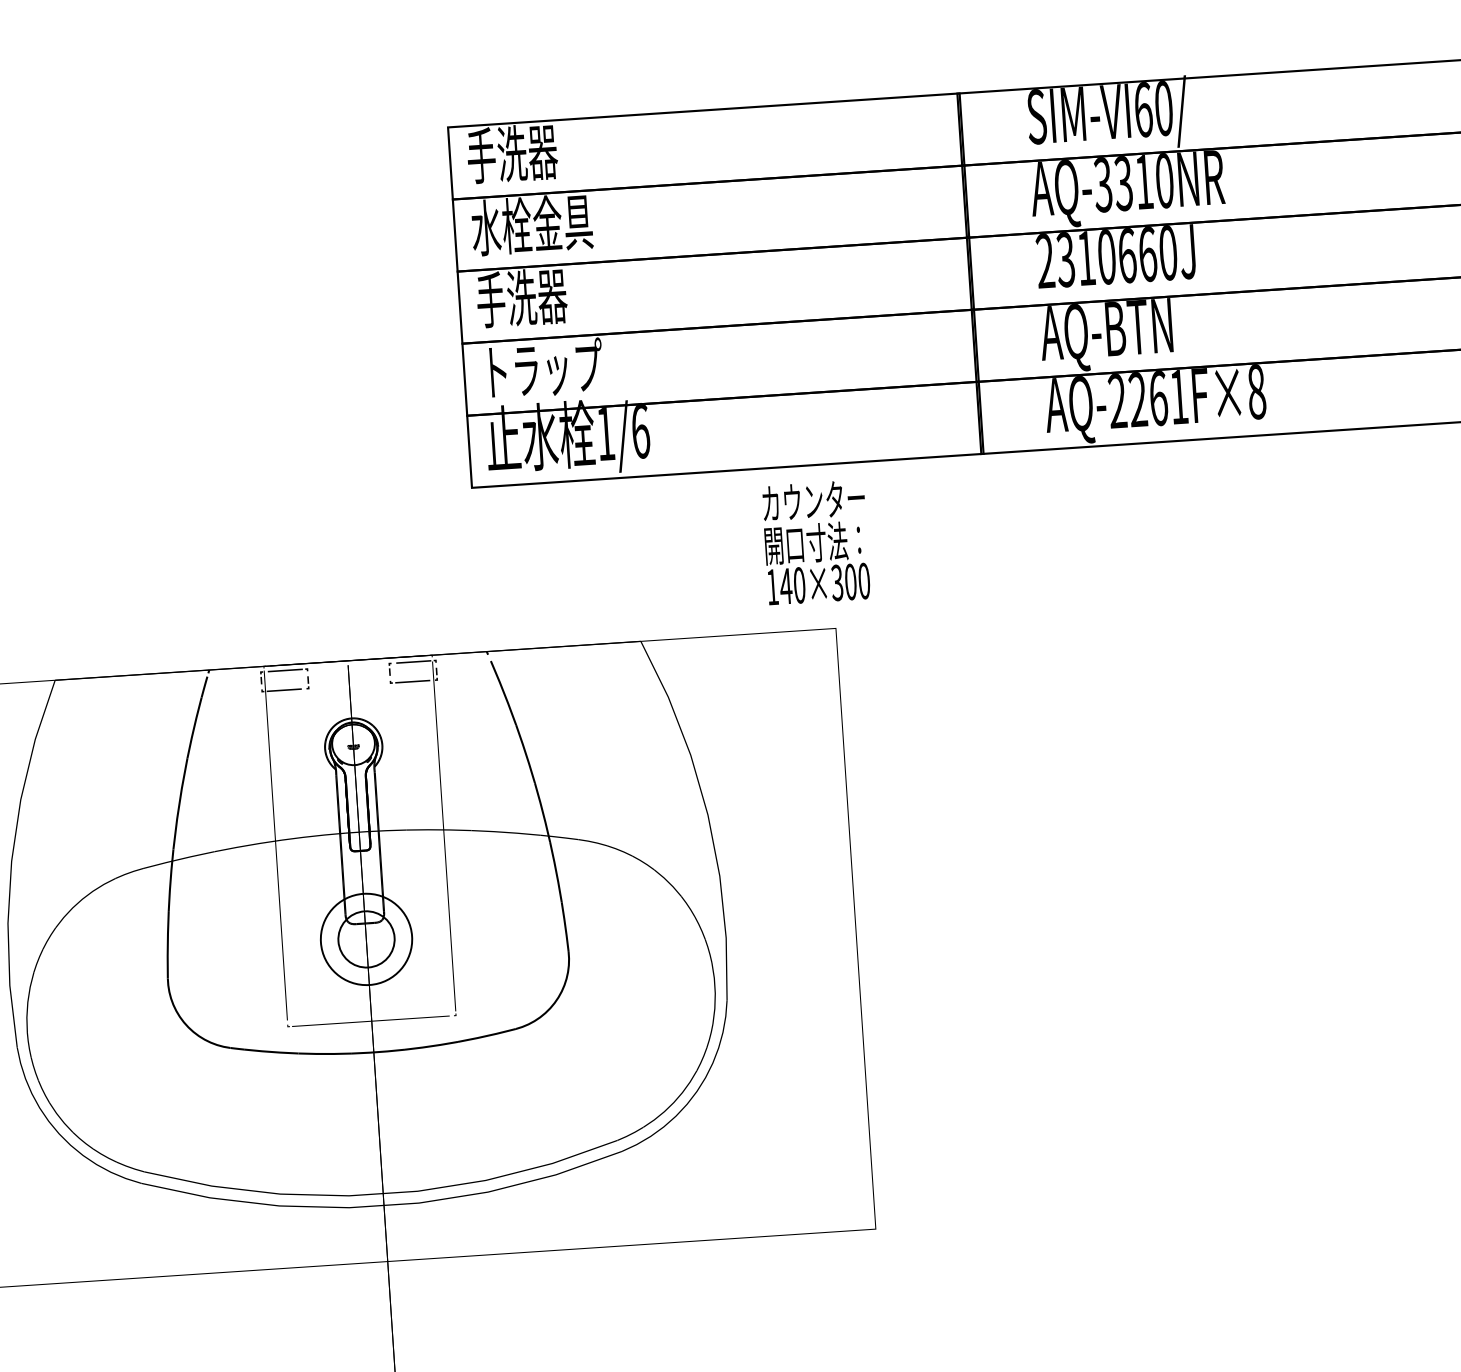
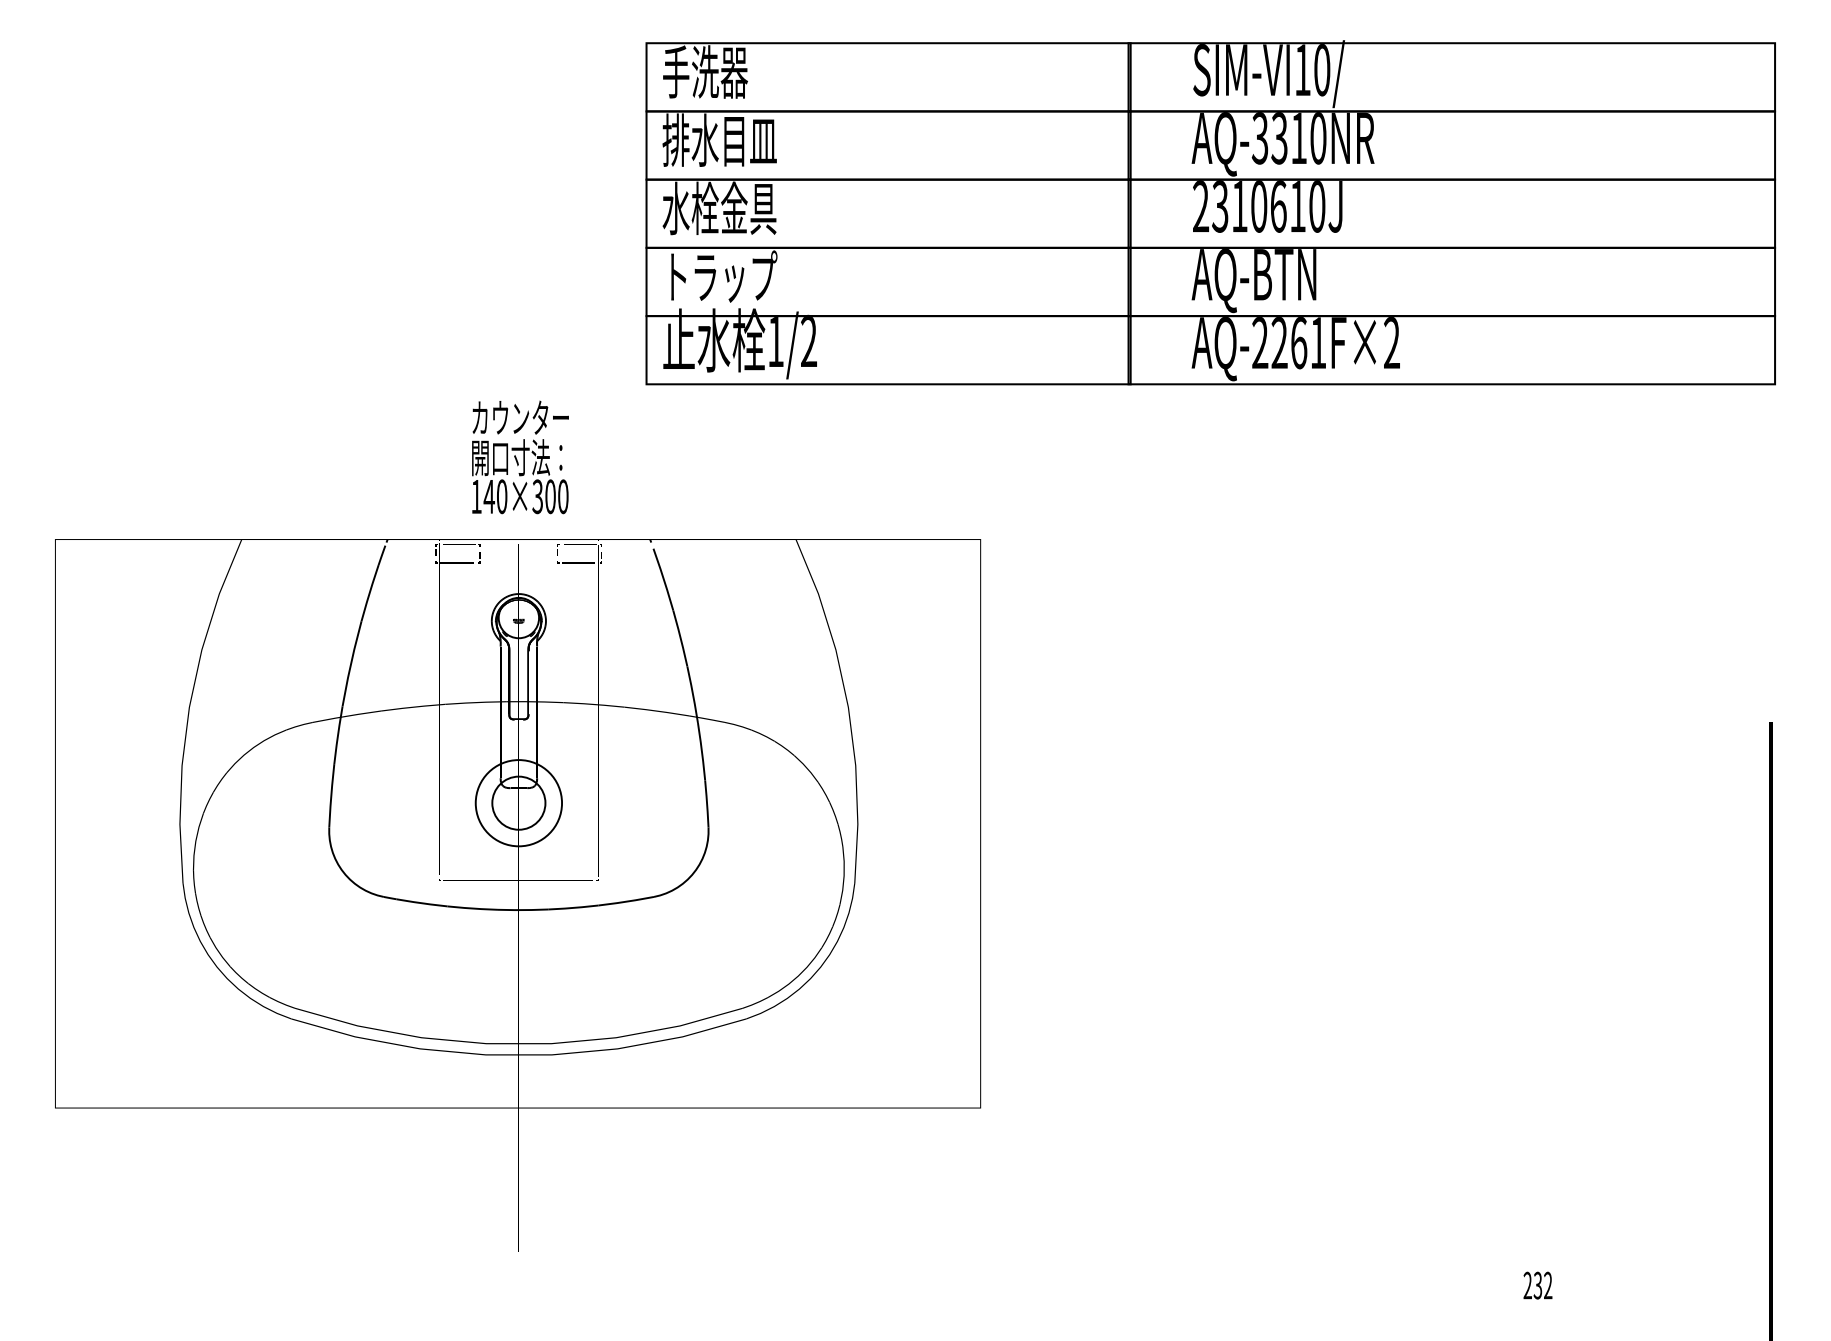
text: (1144, 110) -> (1303, 70), SIM-VI60/ -> SIM-VI10/
text: (531, 224) -> (719, 139), 水栓金具 -> 排水目皿
text: (1148, 254) -> (1298, 206), 2310660J -> 2310610J
text: (536, 296) -> (719, 208), 手洗器 -> 水栓金具
text: (1257, 392) -> (1392, 343), AQ-2261F×8 -> AQ-2261F×2
text: (641, 430) -> (809, 340), 1/6 -> 1/2
text: (816, 542) -> (520, 457), moved

